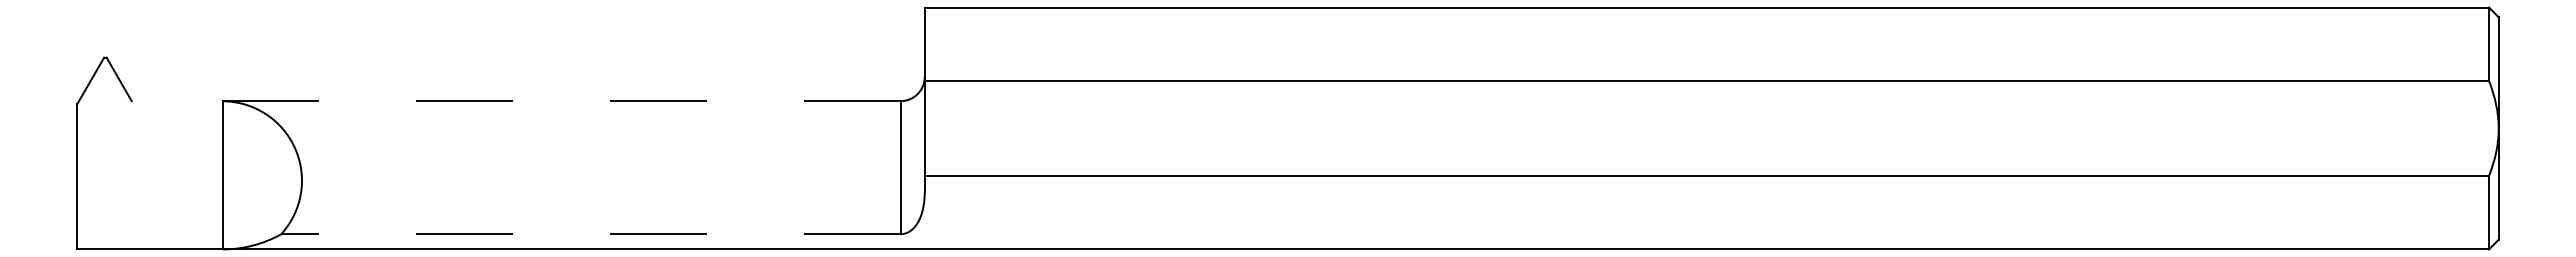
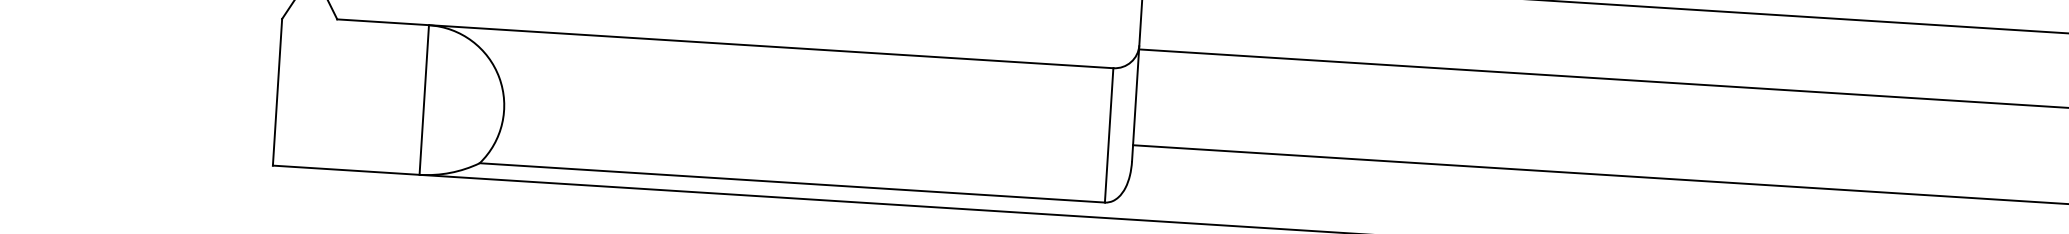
line: (515, 101) -> (724, 44), dashed -> solid
line: (590, 234) -> (791, 183), dashed -> solid

